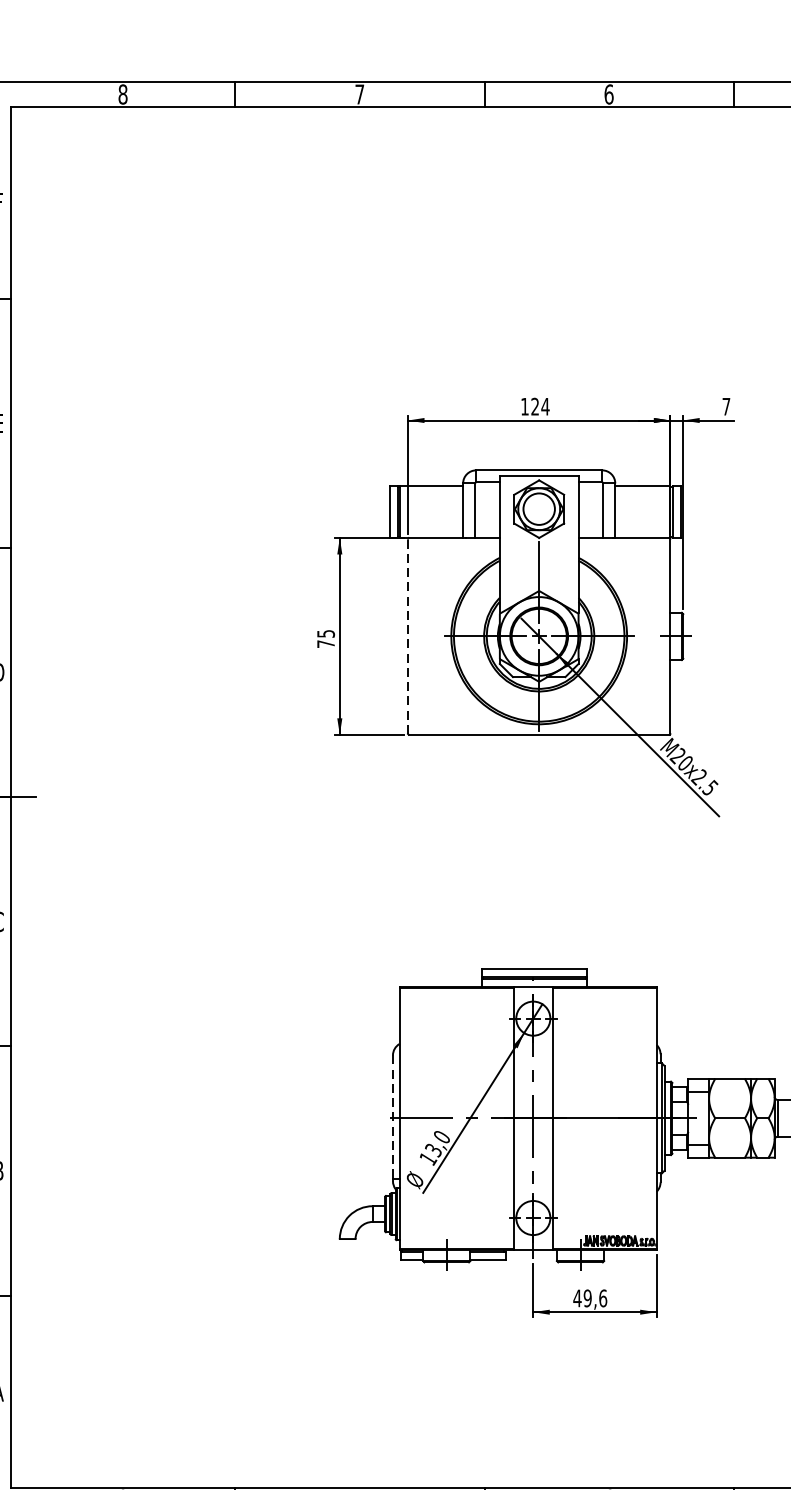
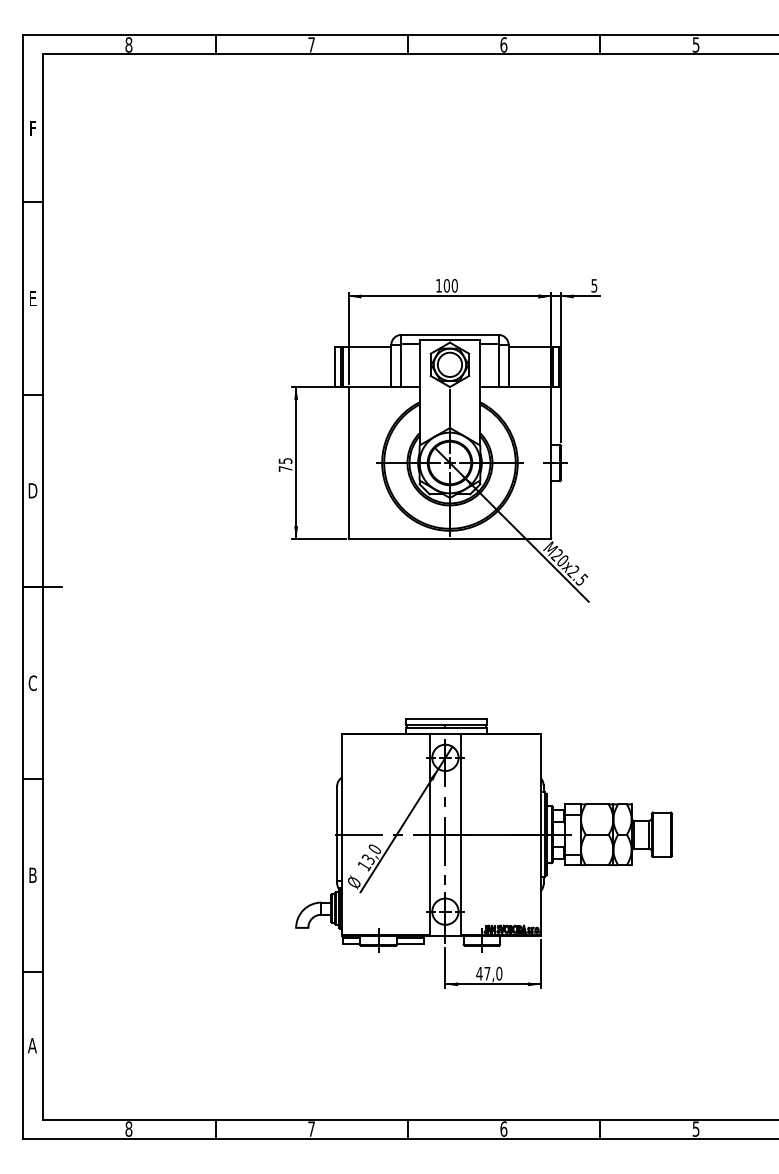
text: (539, 406) -> (450, 285), 124 -> 100
text: (726, 406) -> (594, 285), 7 -> 5
line: (407, 635) -> (348, 462), dashed -> solid
line: (393, 1116) -> (337, 833), dashed -> solid
text: (595, 1298) -> (493, 973), 49,6 -> 47,0

